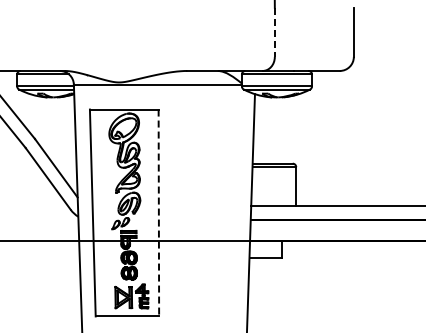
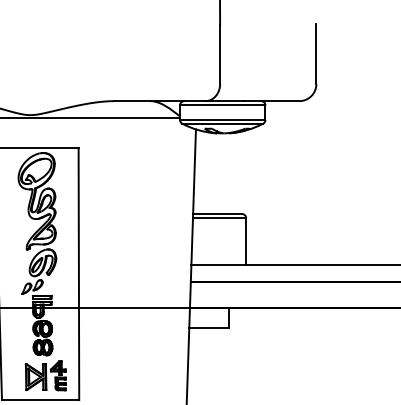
line: (274, 32) -> (219, 54), dashed -> solid
line: (158, 213) -> (78, 274), dashed -> solid

